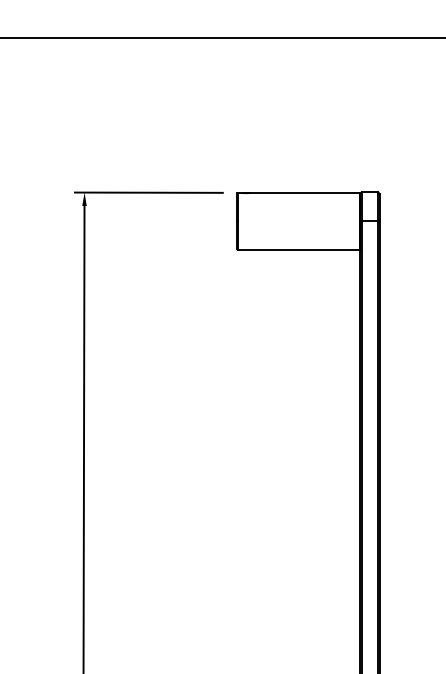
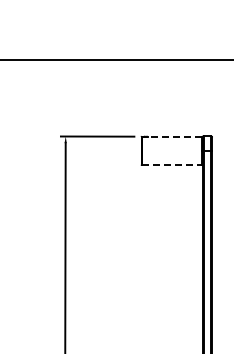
line: (303, 192) -> (174, 136), solid -> dashed
line: (299, 248) -> (172, 164), solid -> dashed

